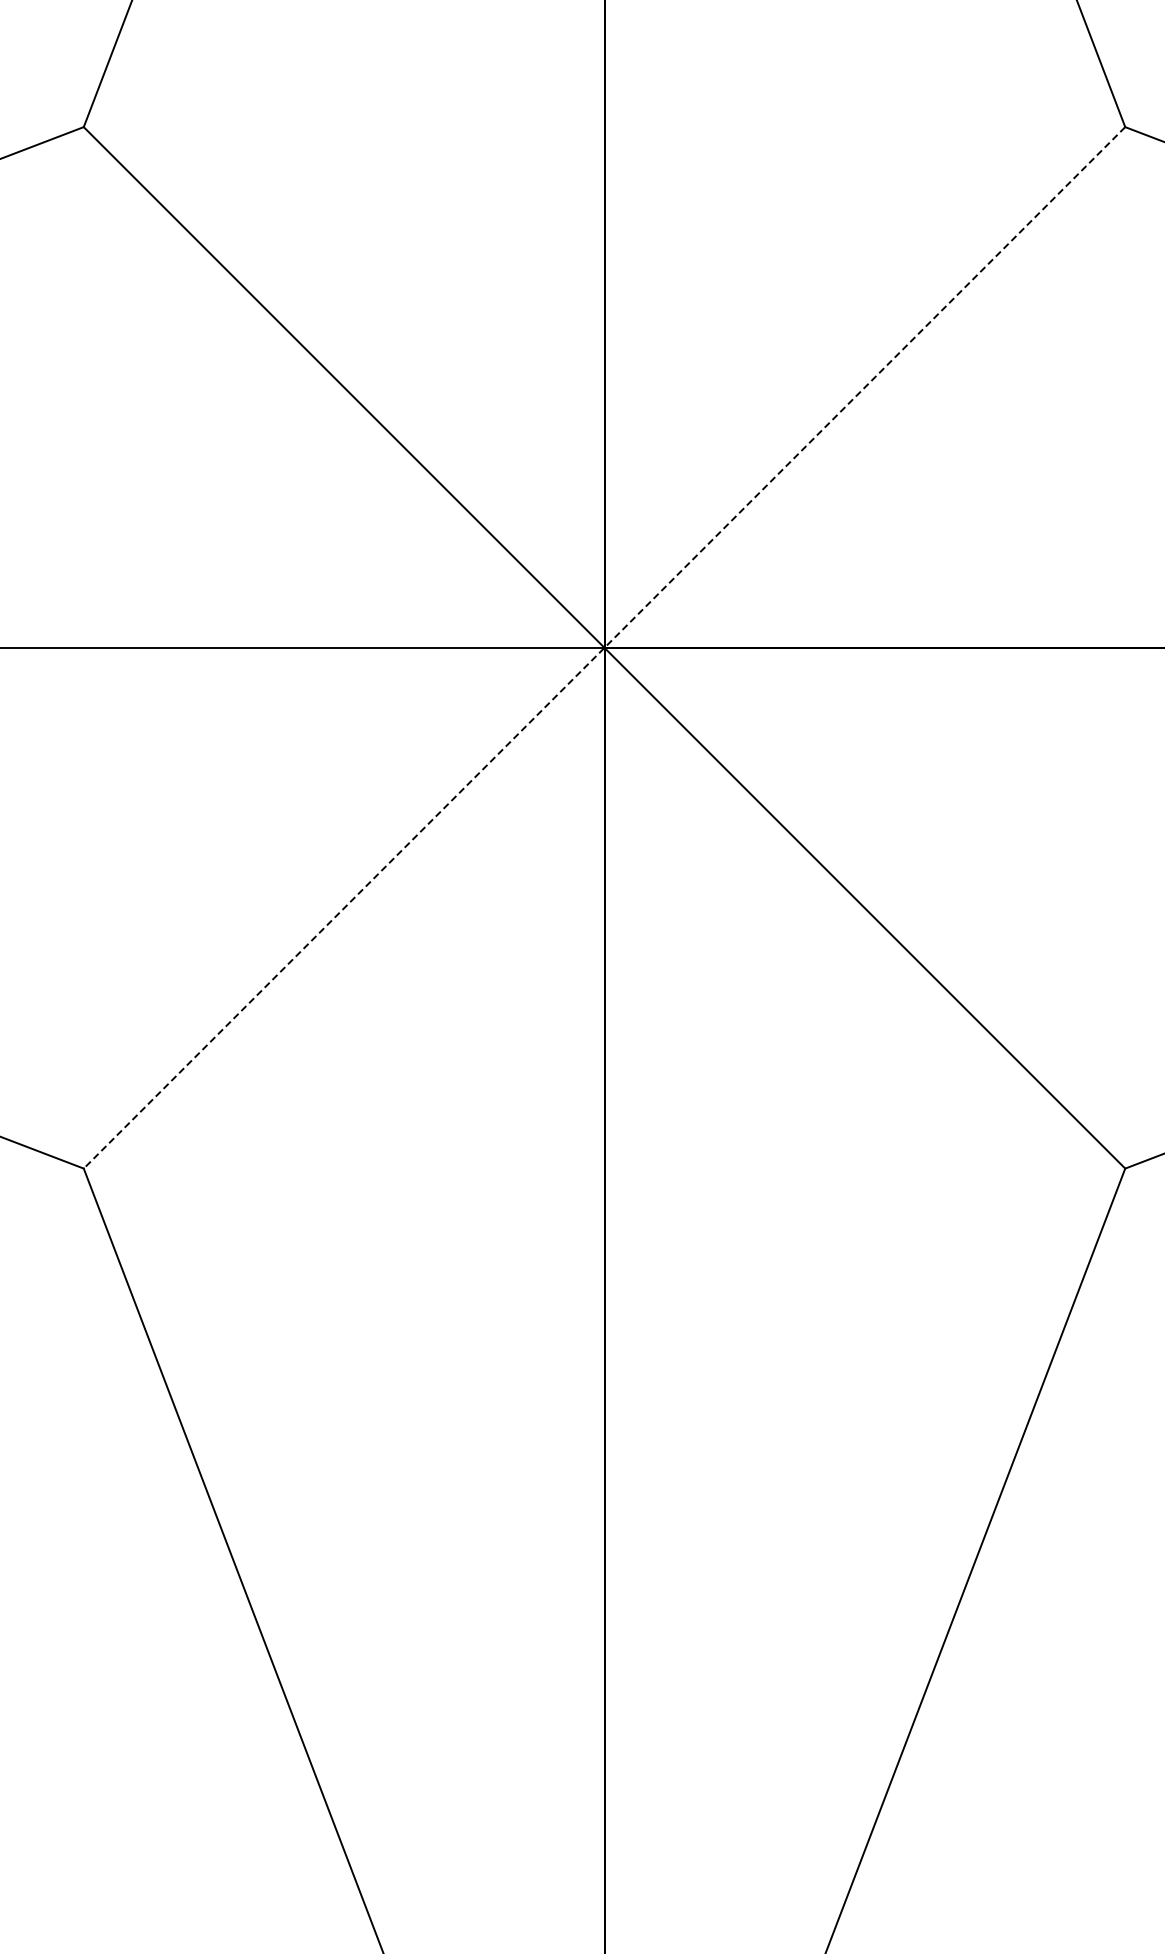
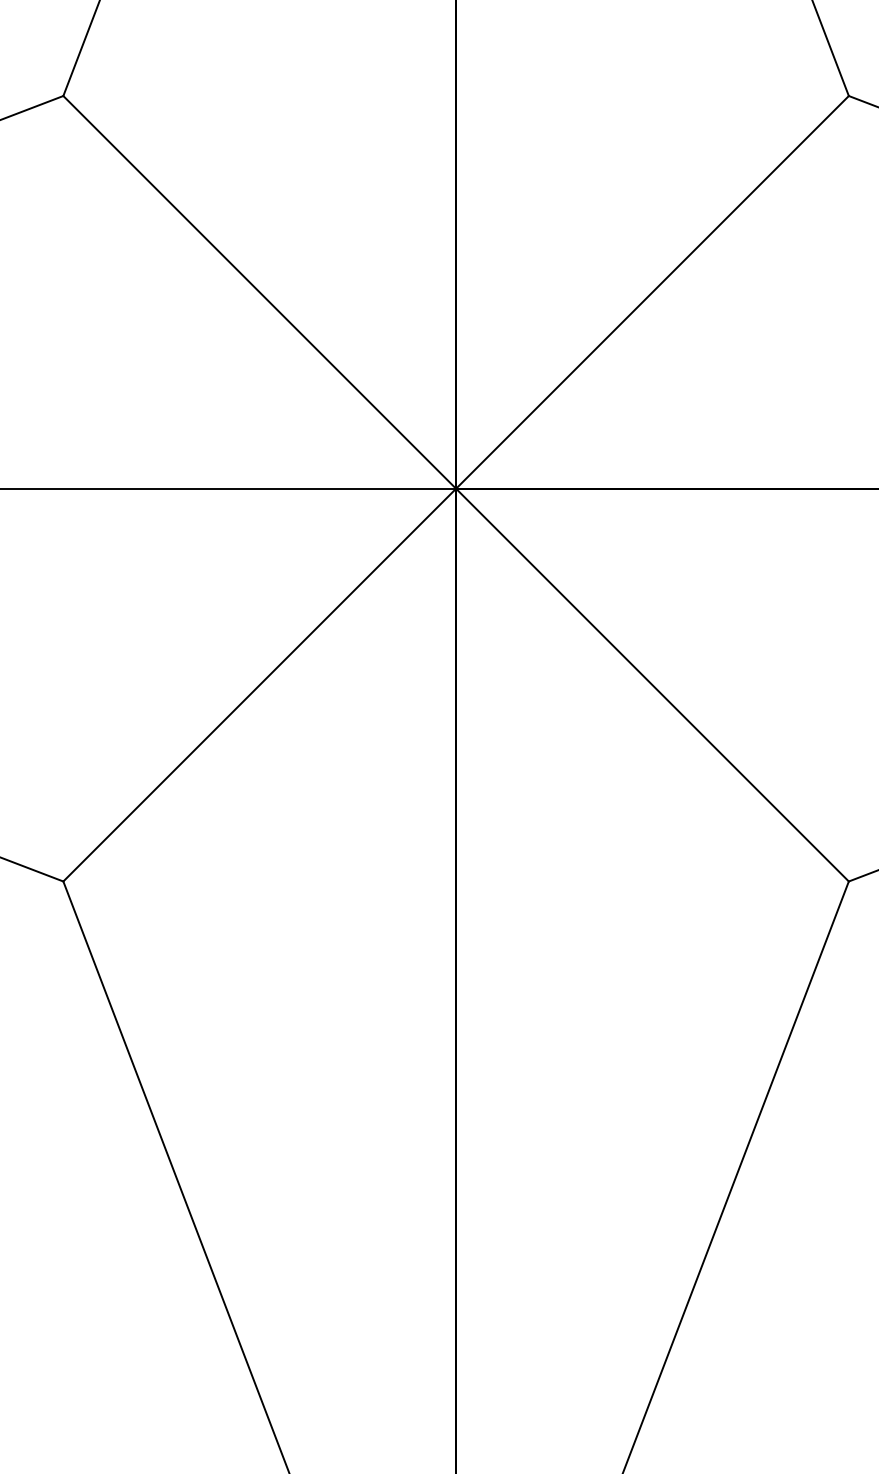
line: (604, 648) -> (456, 489), dashed -> solid

